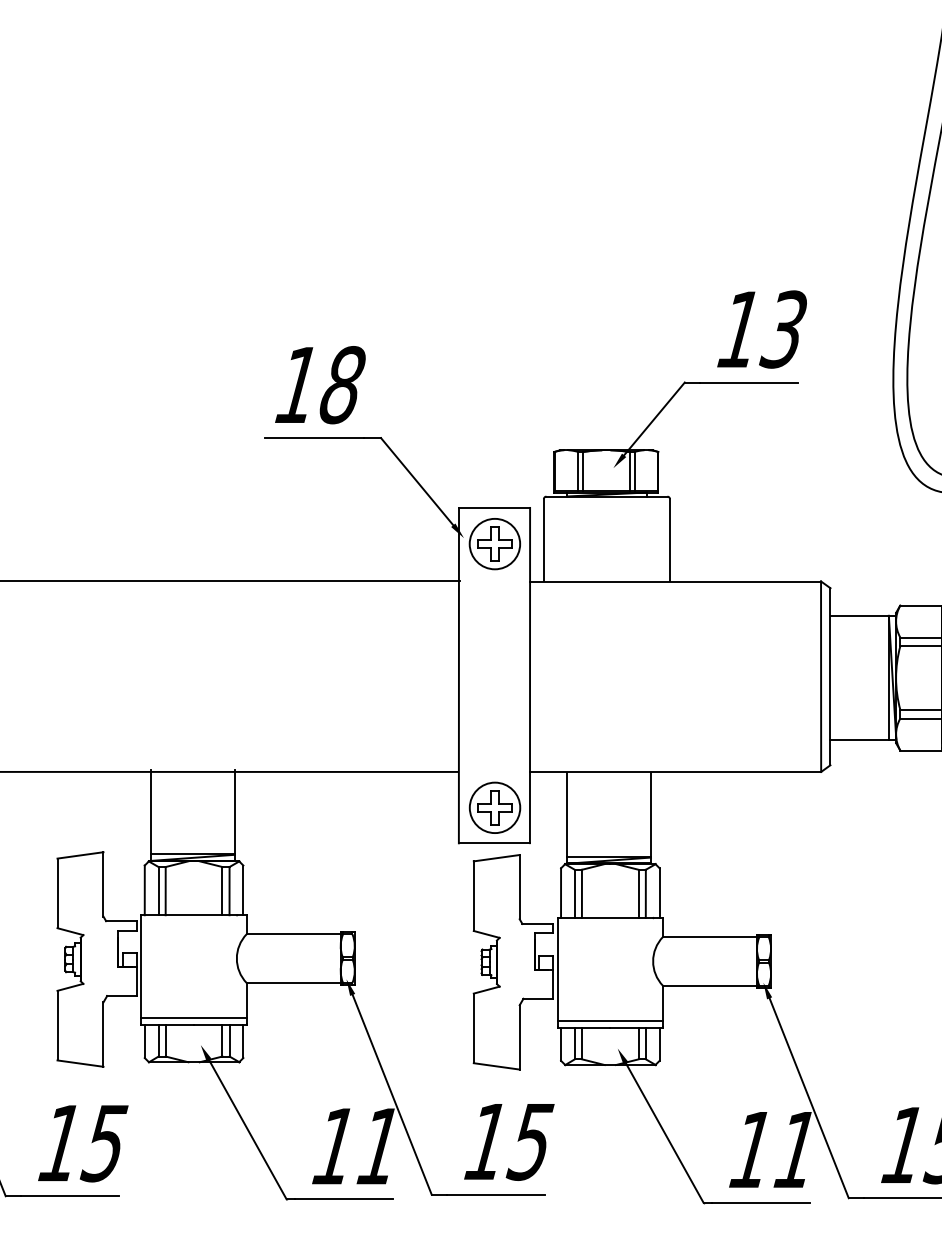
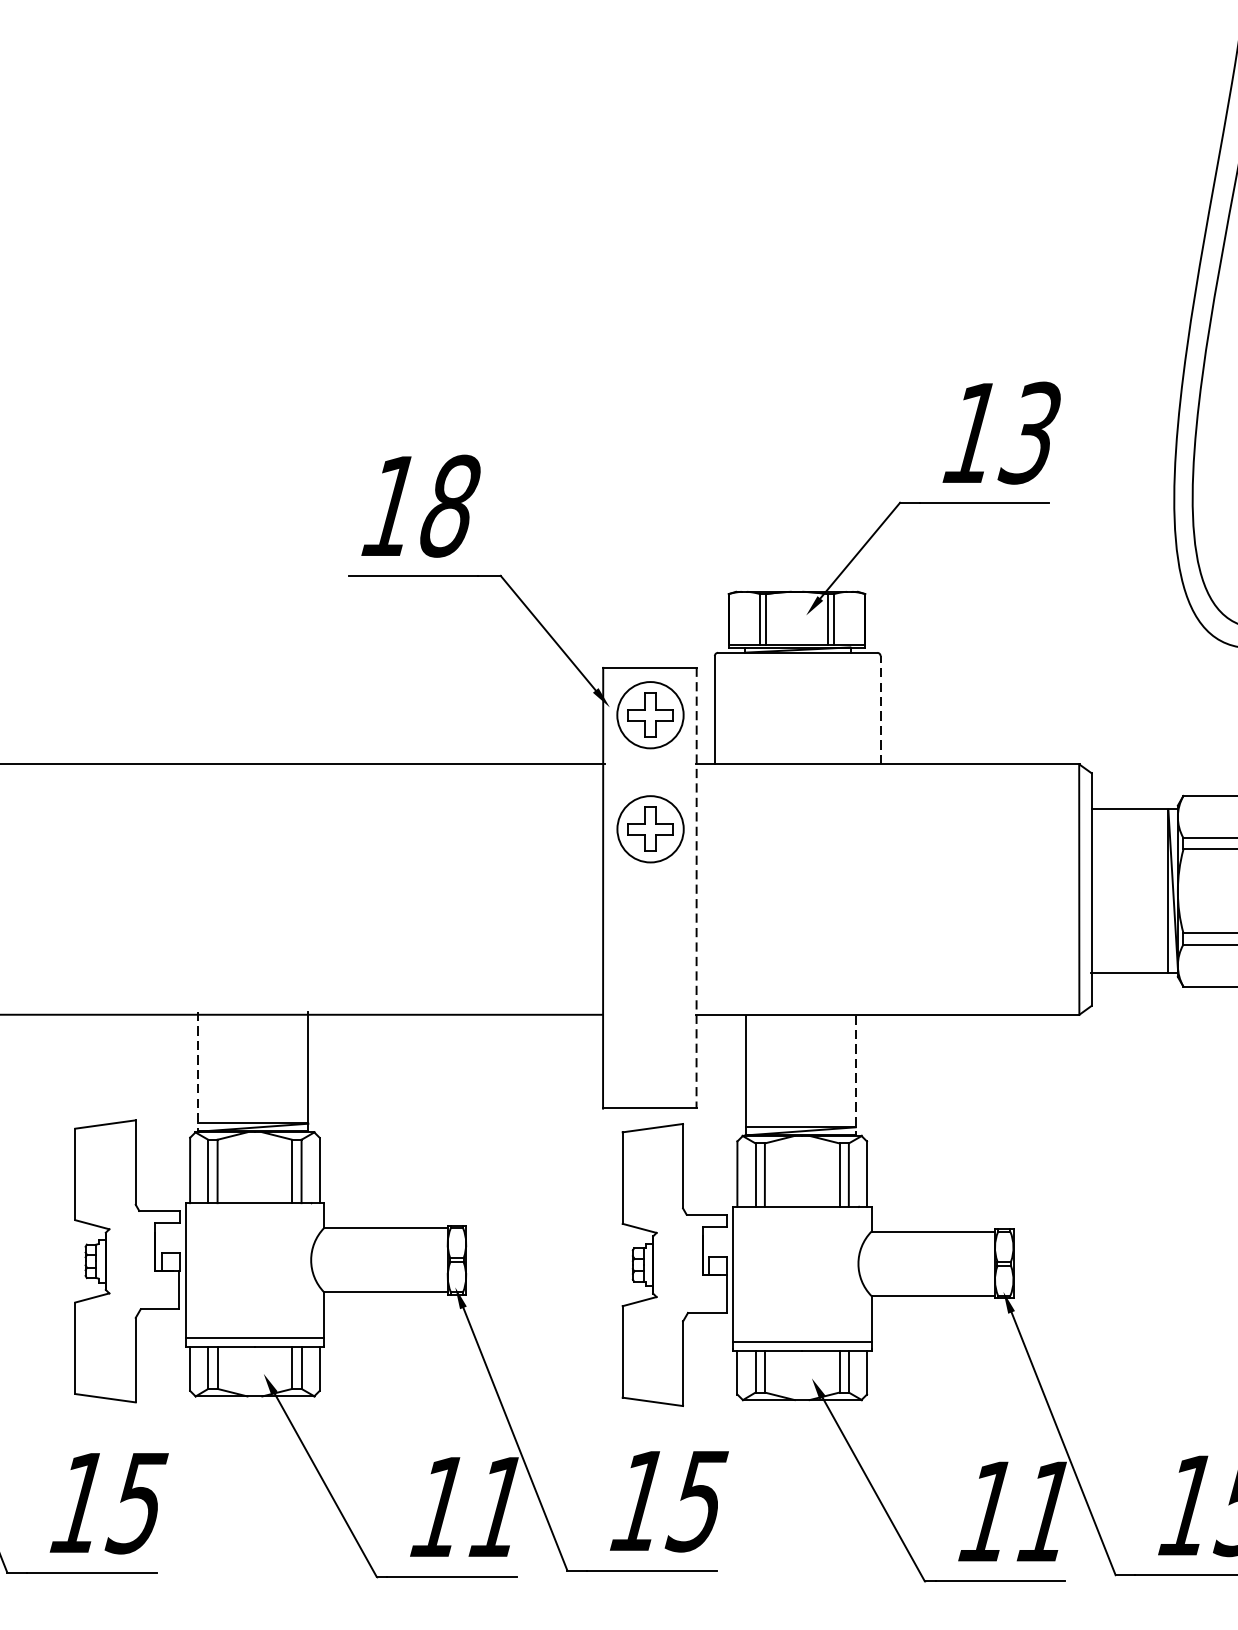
line: (670, 539) -> (881, 709), solid -> dashed
line: (530, 675) -> (697, 887), solid -> dashed
part: (494, 807) -> (649, 828), moved
line: (150, 815) -> (197, 1072), solid -> dashed
line: (651, 818) -> (856, 1075), solid -> dashed

